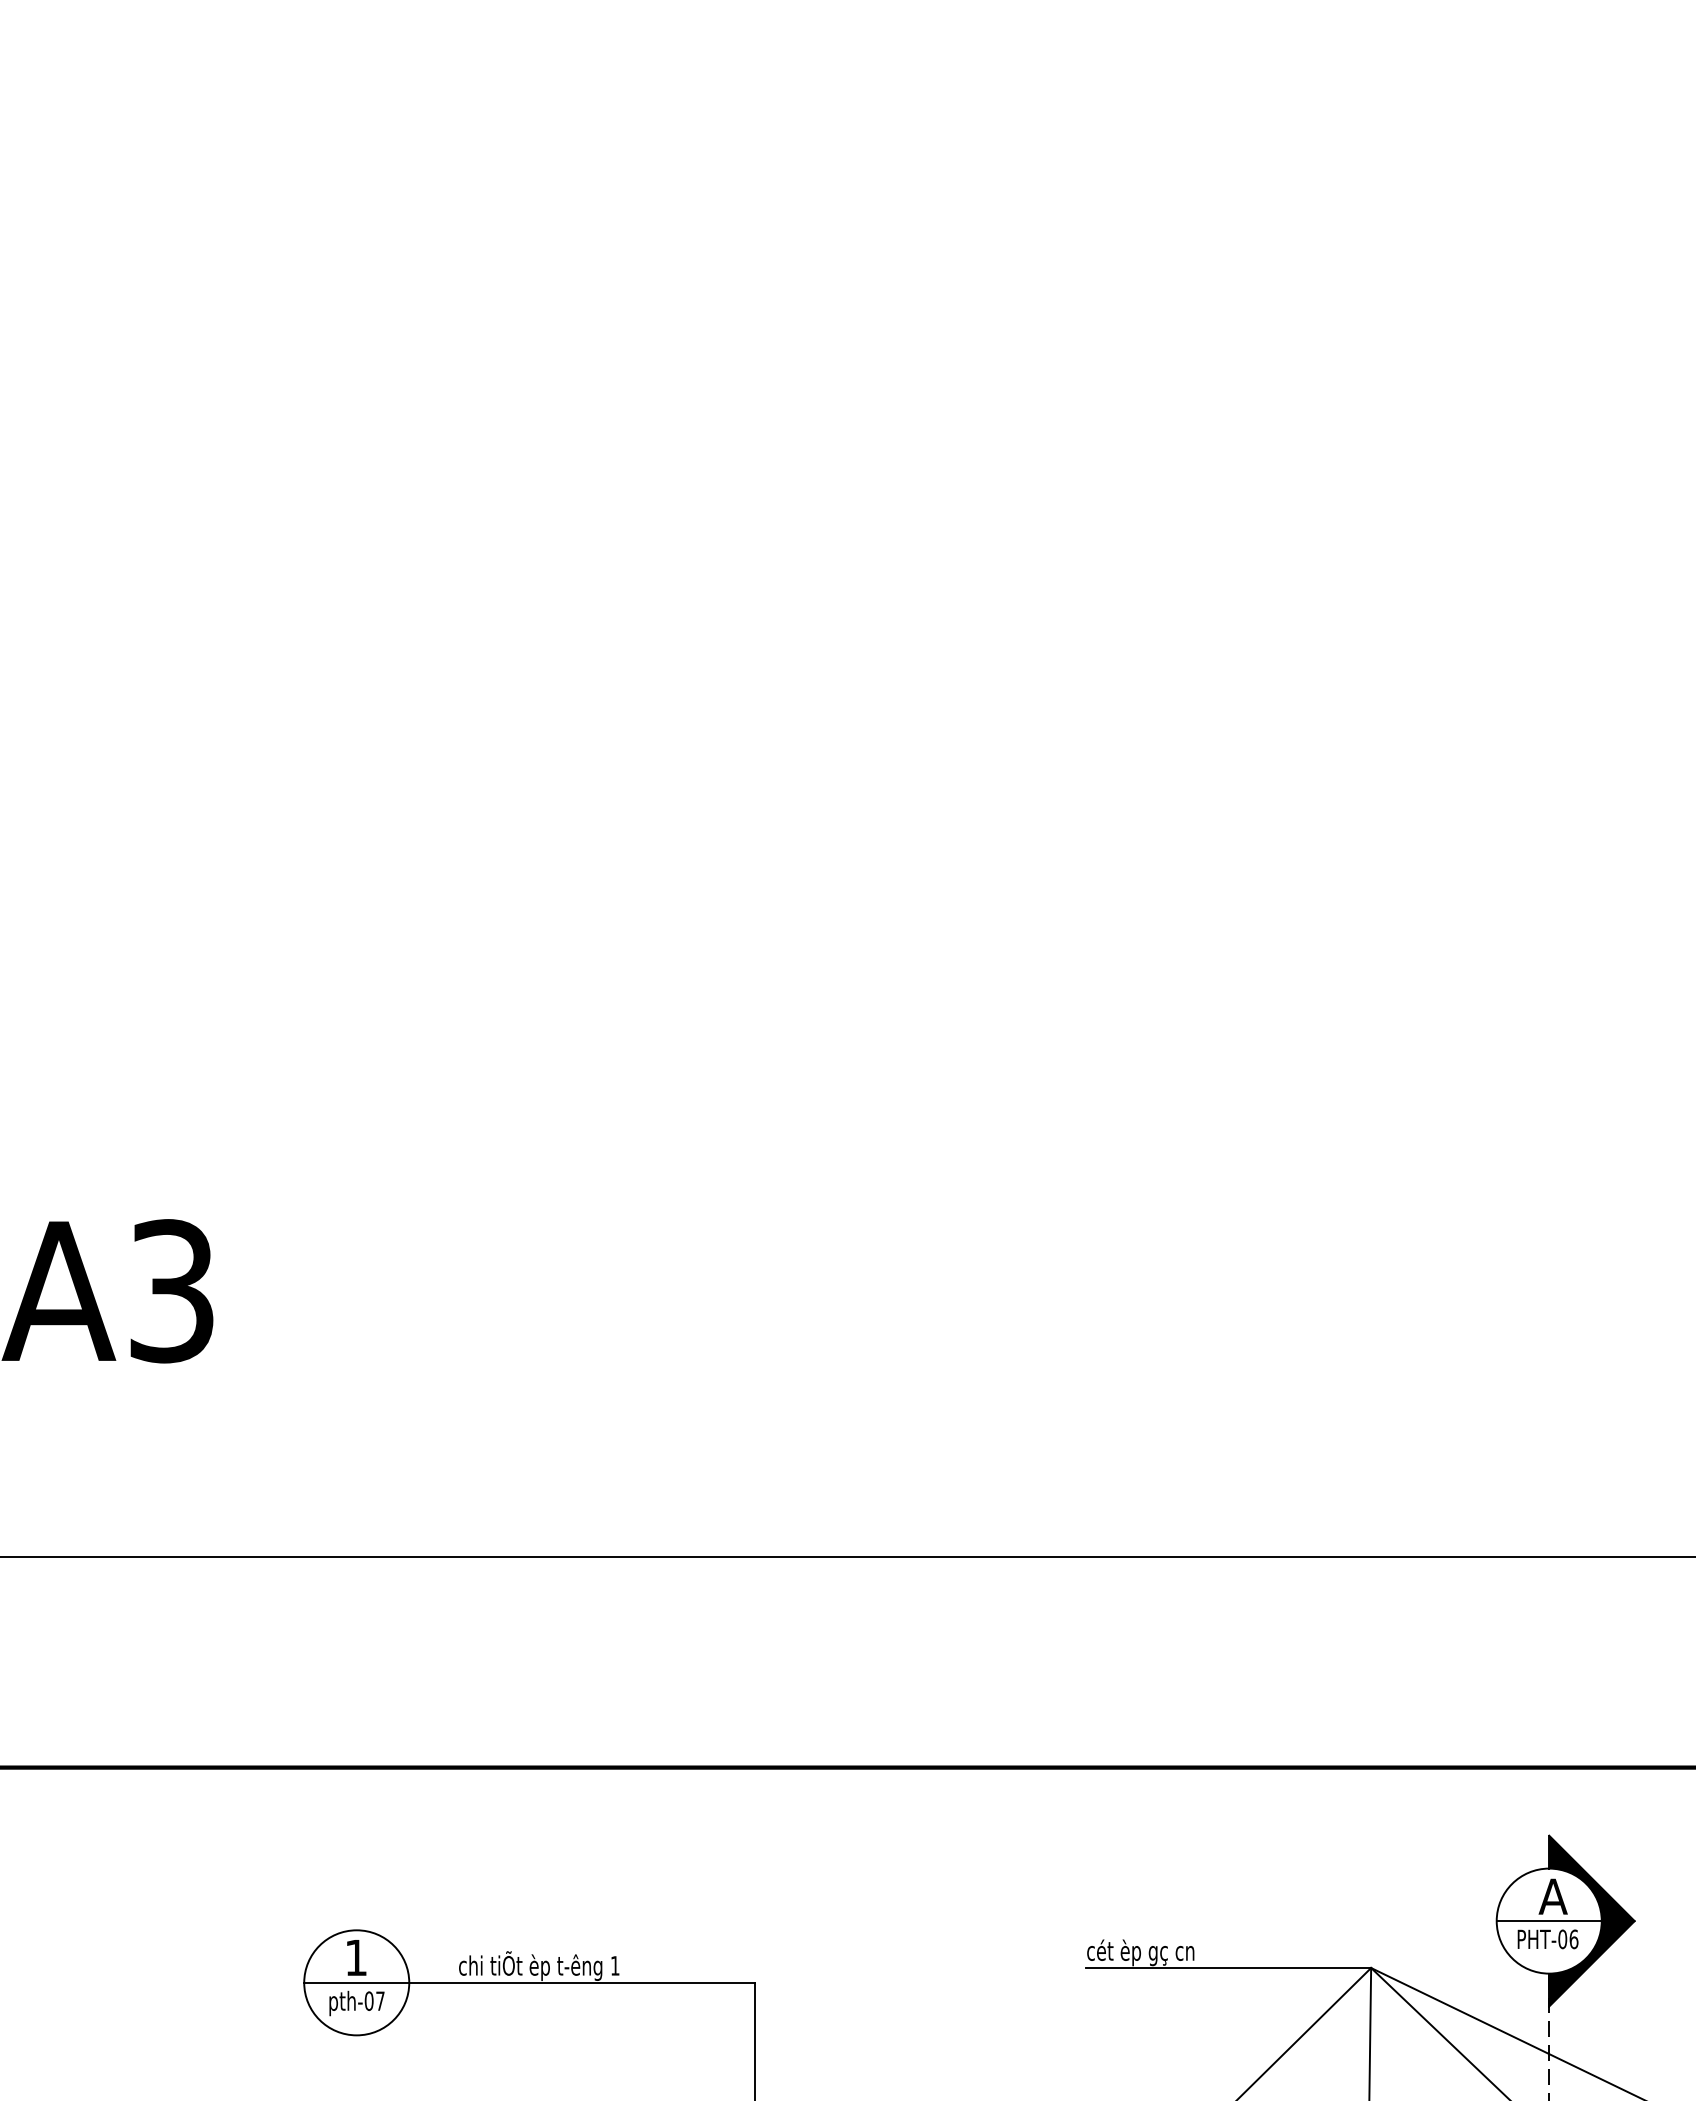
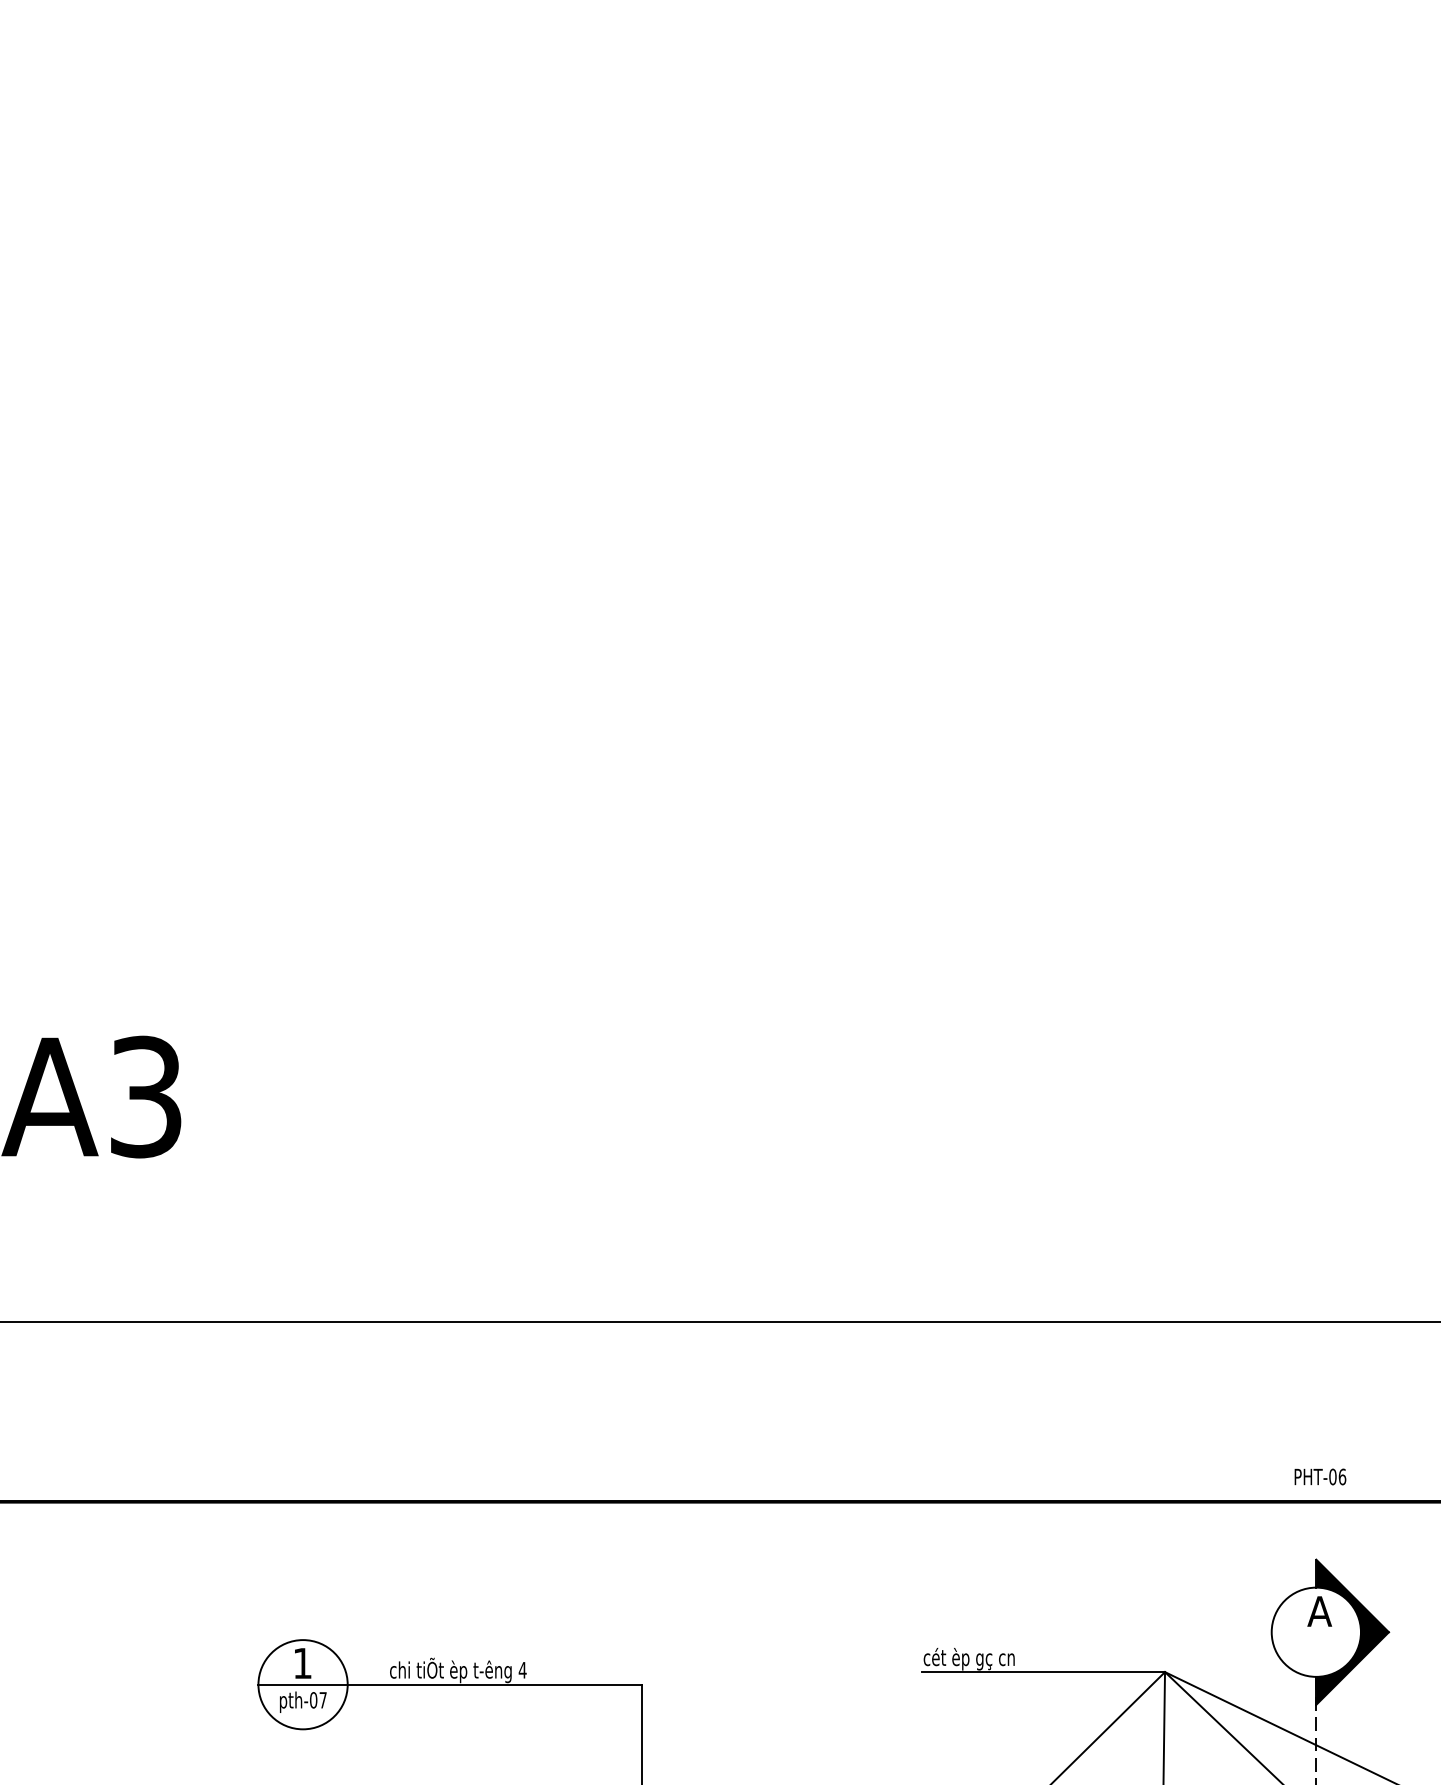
line: (1548, 1921) -> (1315, 1632), removed
text: (1547, 1939) -> (1319, 1477), moved
text: (614, 1965) -> (522, 1669), 1 -> 4

